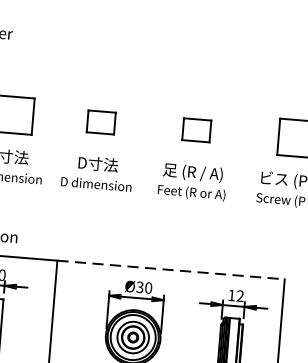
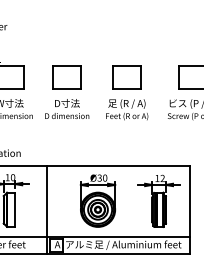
part: (100, 122) -> (66, 77), size x1.67
part: (195, 130) -> (126, 77), size x1.67
line: (171, 269) -> (118, 165), dashed -> solid

